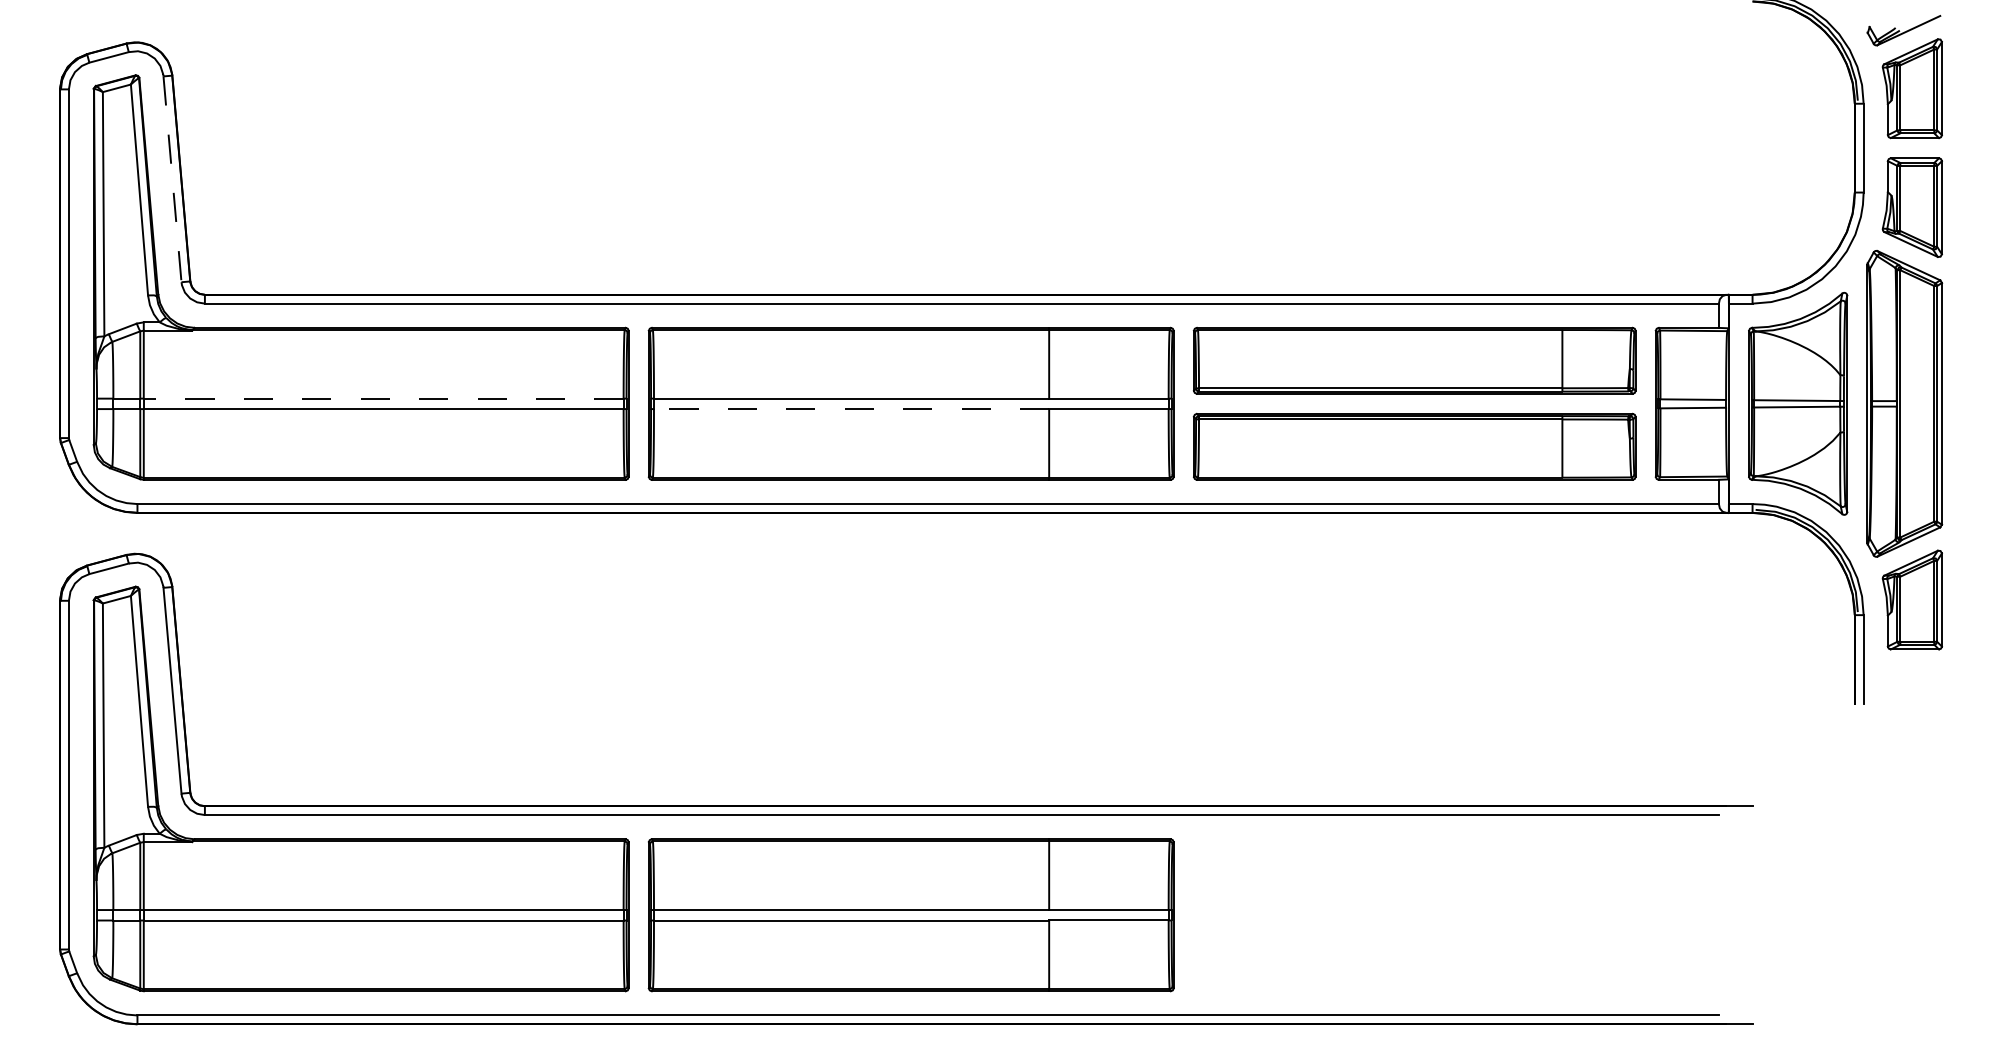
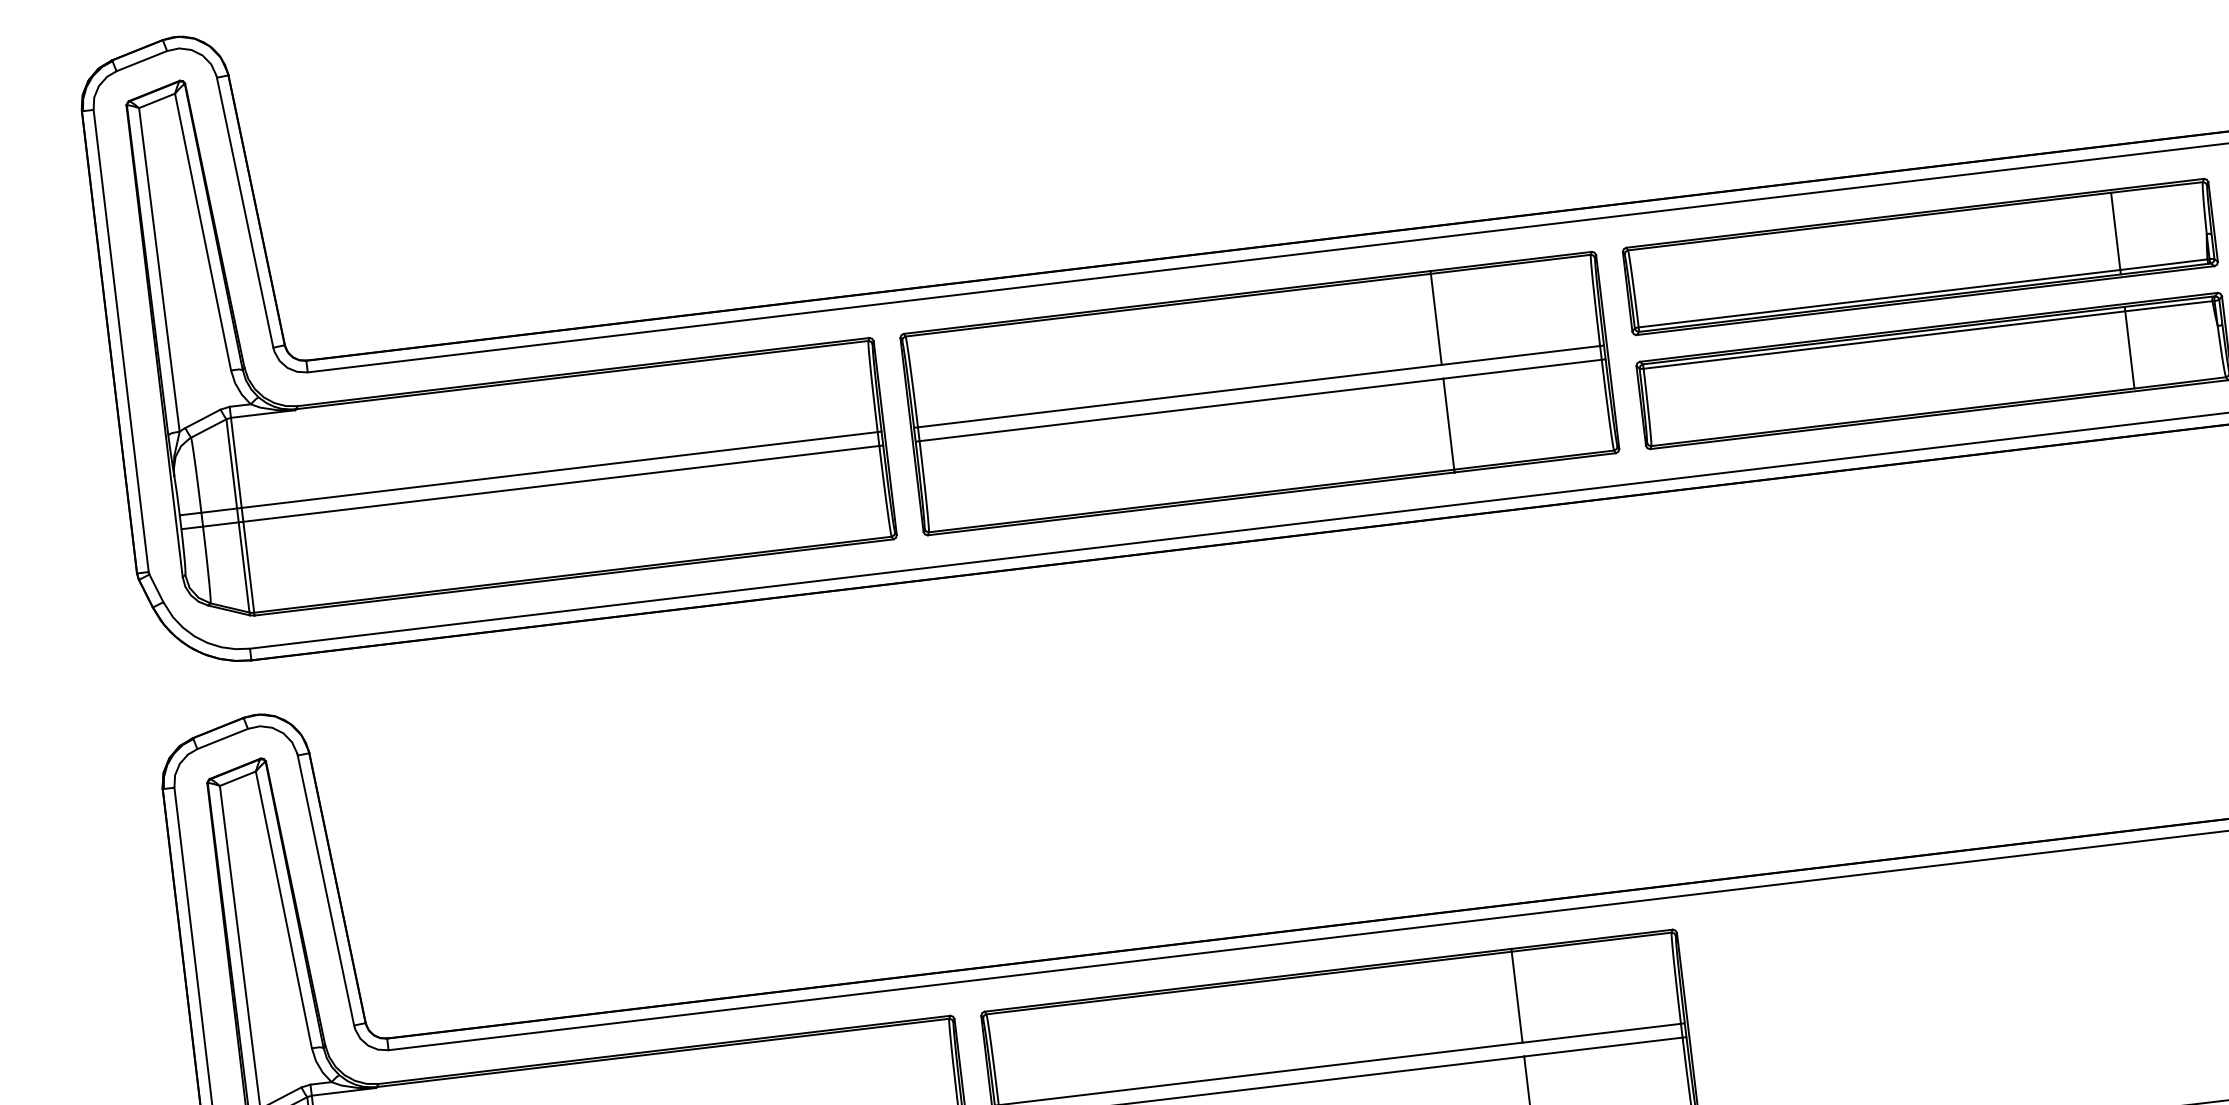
line: (172, 179) -> (245, 212), dashed -> solid
line: (383, 398) -> (559, 469), dashed -> solid
line: (851, 409) -> (1181, 410), dashed -> solid

